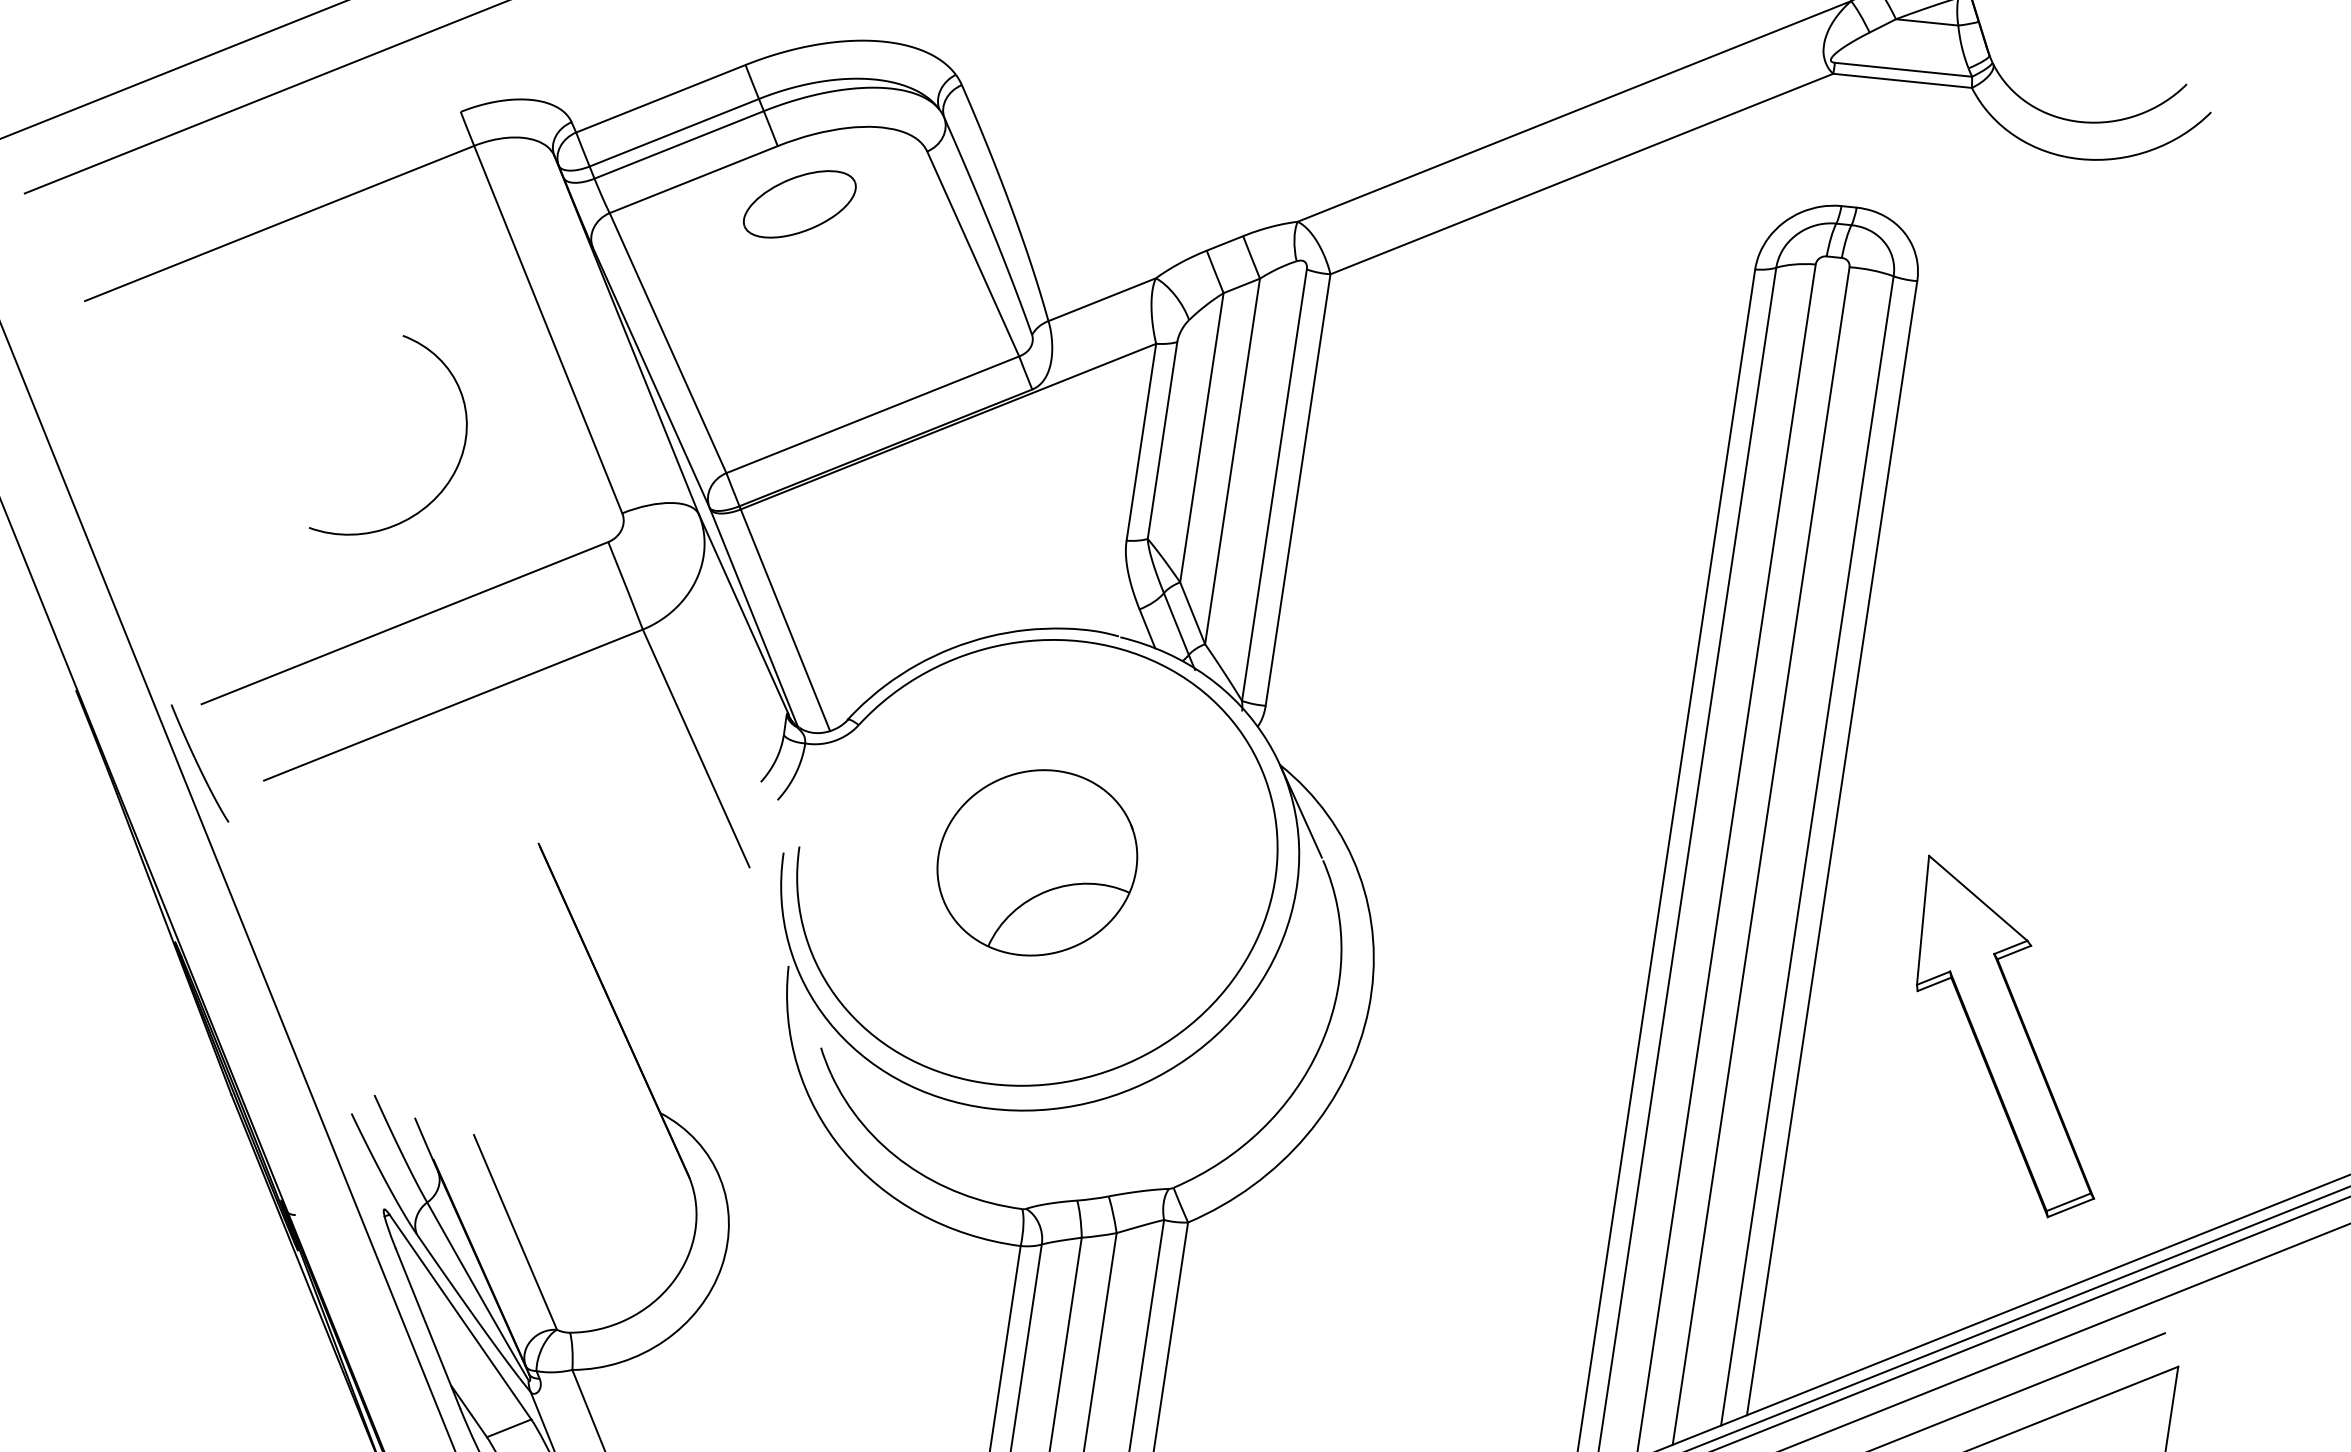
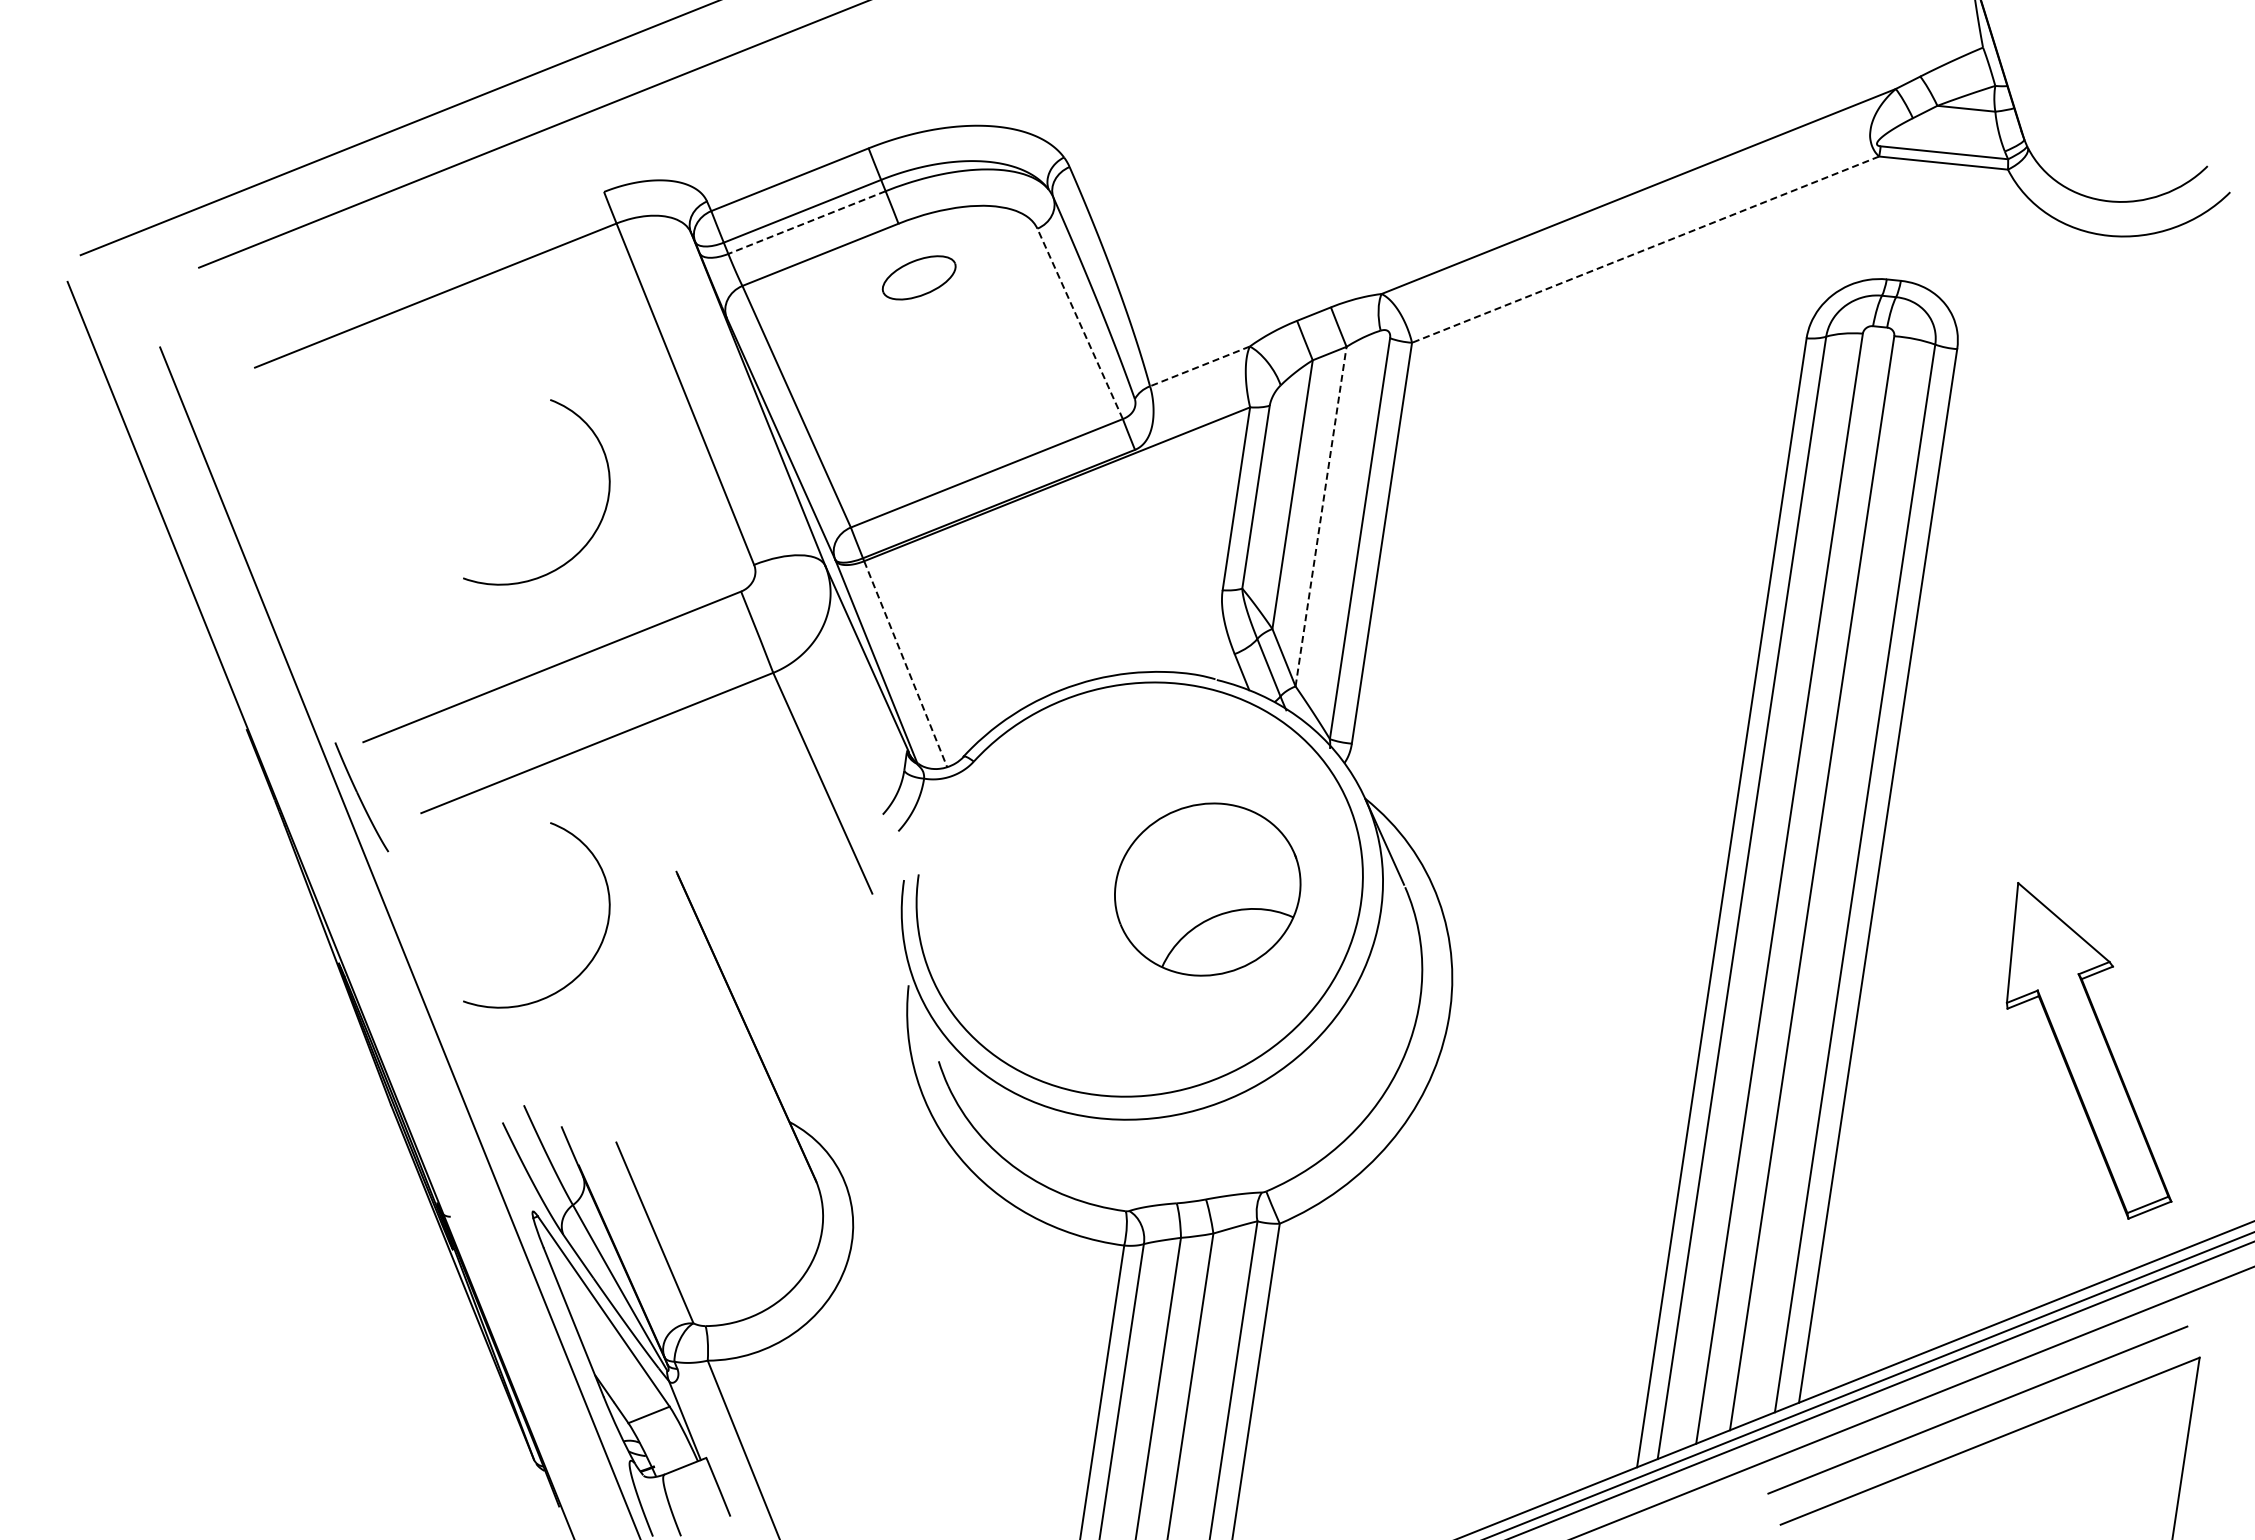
line: (679, 144) -> (807, 222), solid -> dashed
line: (1581, 173) -> (1645, 249), solid -> dashed
part: (800, 204) -> (919, 277), size x0.7
line: (972, 253) -> (1079, 323), solid -> dashed
line: (1101, 299) -> (1199, 366), solid -> dashed
line: (1233, 461) -> (1321, 516), solid -> dashed
line: (785, 620) -> (905, 664), solid -> dashed
part: (1037, 862) -> (1207, 889), moved
curve: (457, 917) -> (601, 940), added
part: (2004, 1036) -> (2088, 1050), moved

